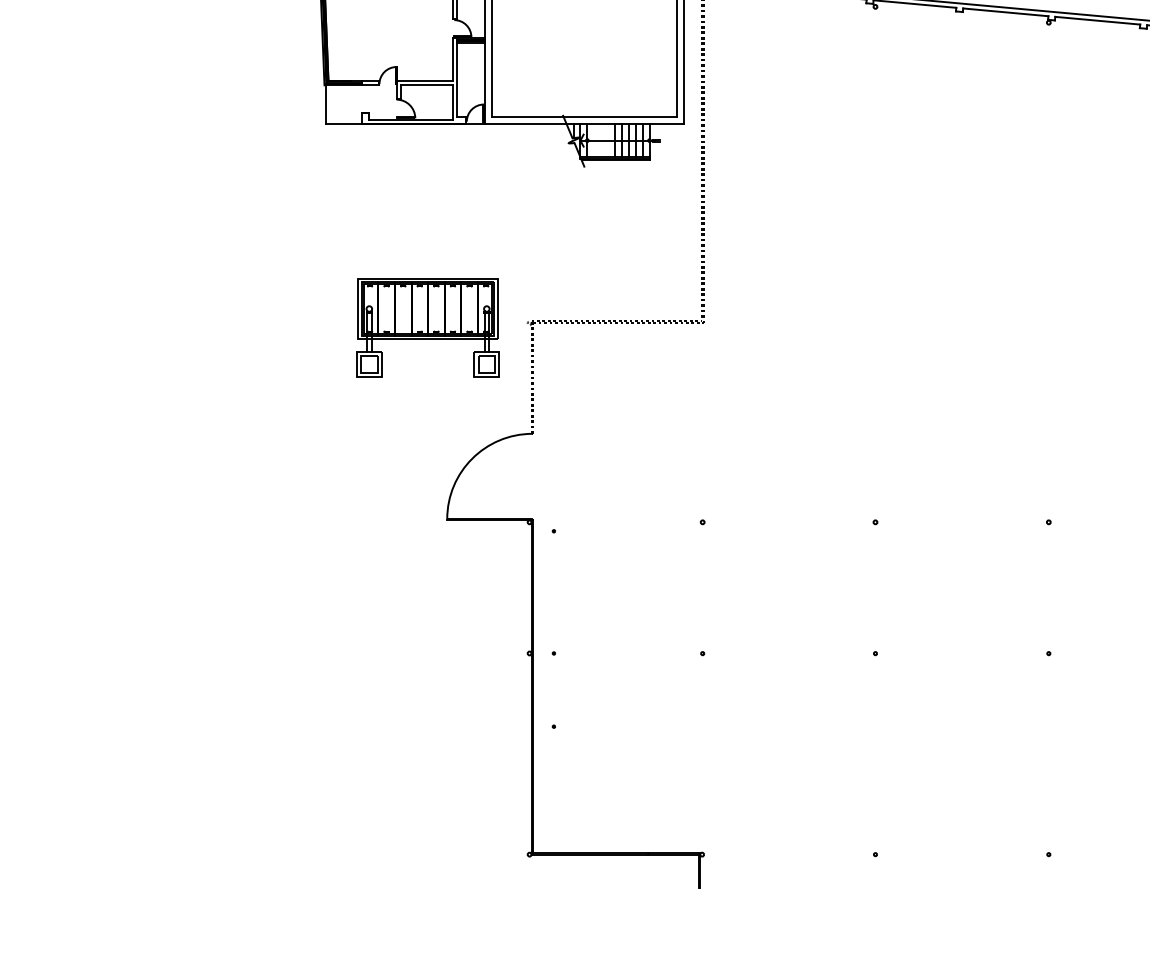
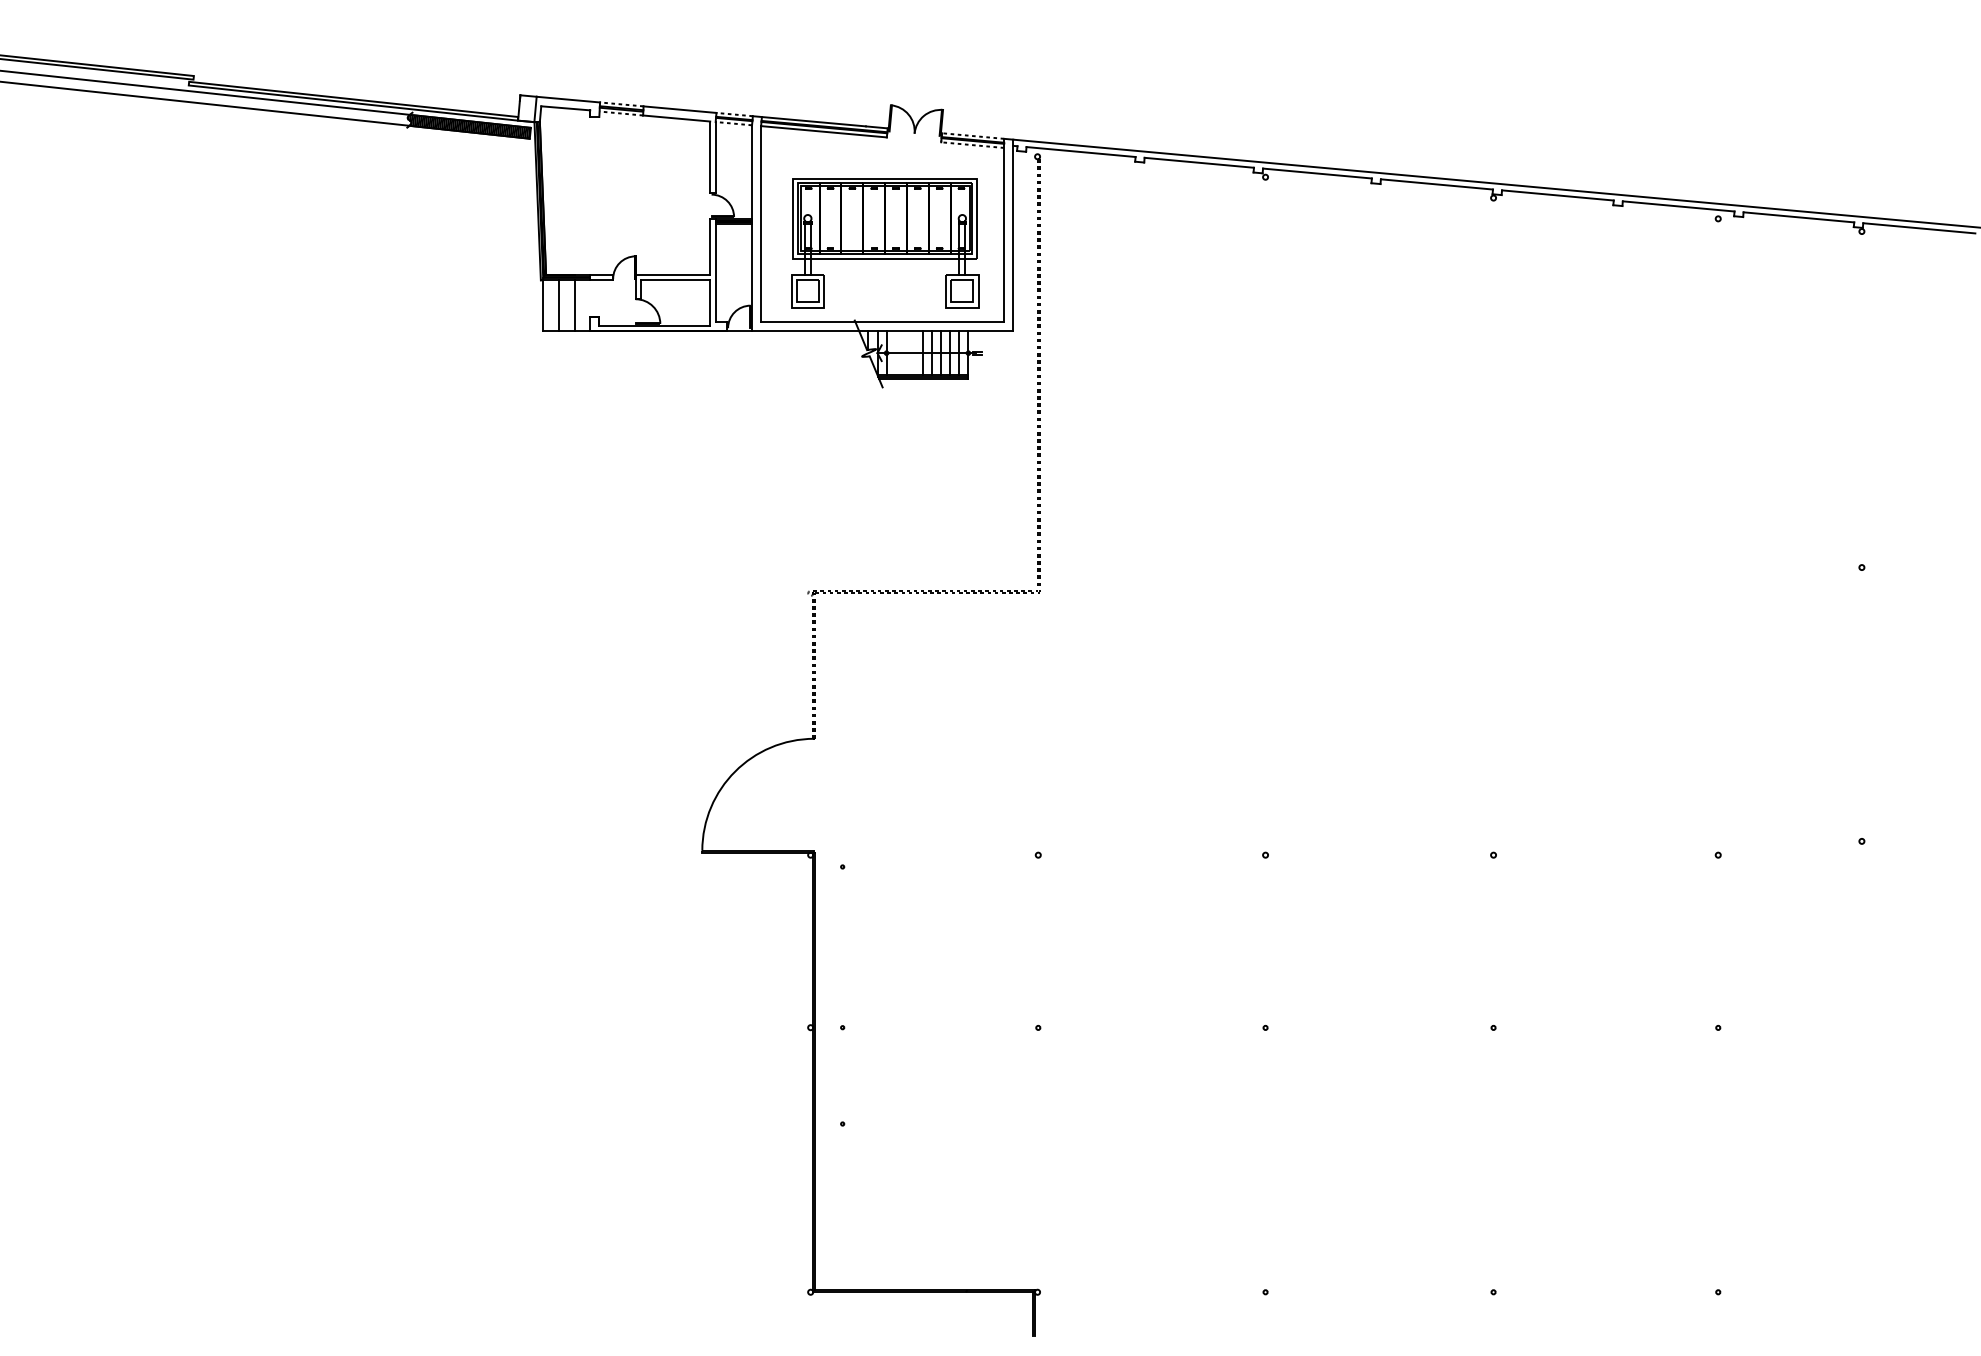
line: (337, 104) -> (558, 305), added
line: (350, 104) -> (574, 305), added
part: (428, 327) -> (885, 243), moved

